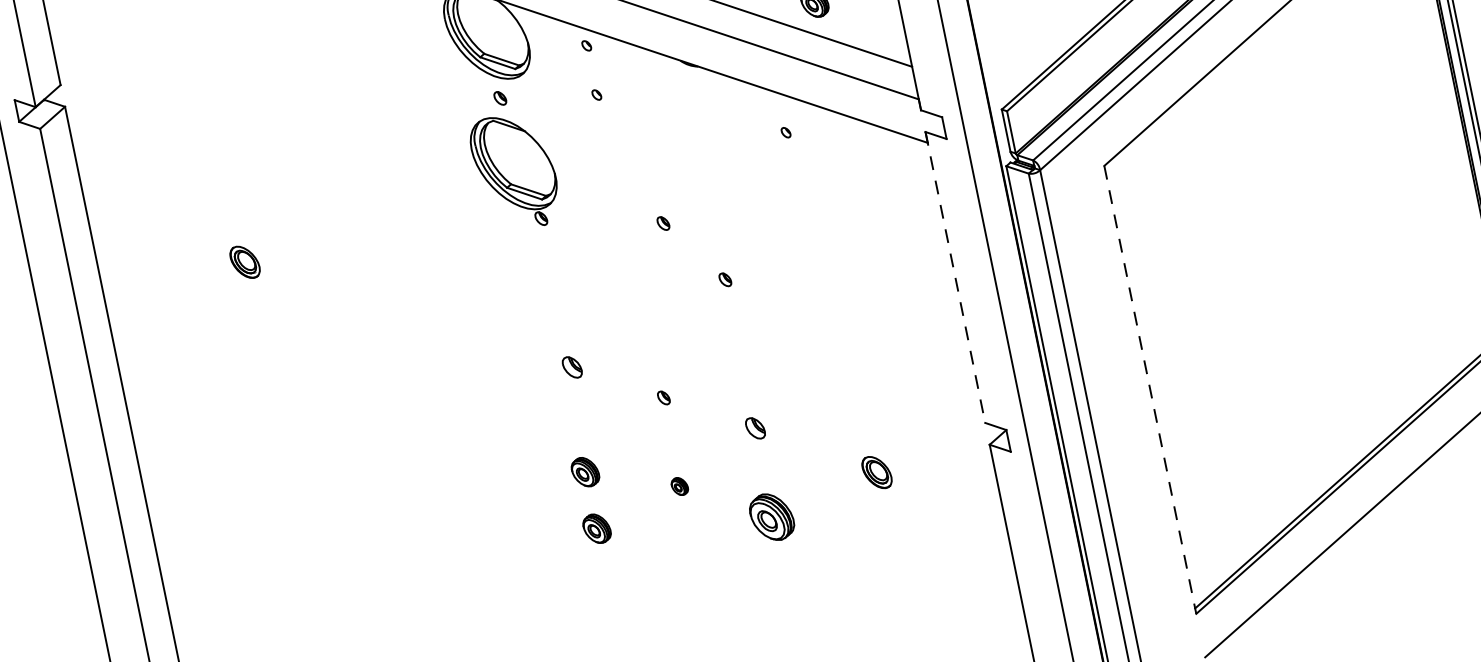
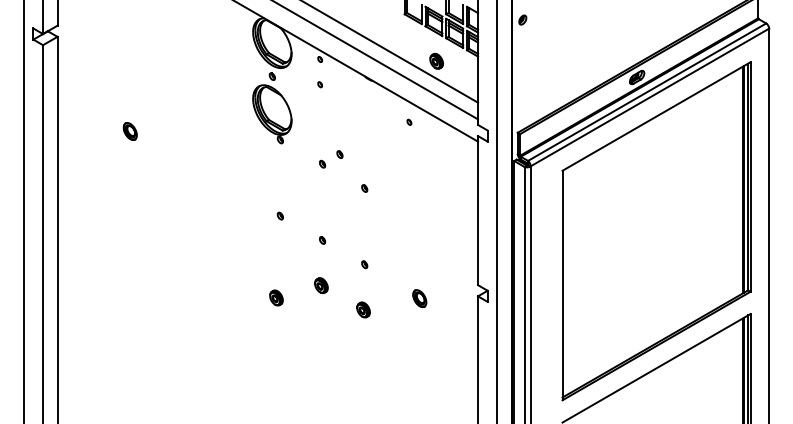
part: (632, 247) -> (322, 163), added
line: (956, 277) -> (478, 210), dashed -> solid
part: (569, 366) -> (279, 215), size x0.62
line: (1150, 389) -> (562, 285), dashed -> solid
part: (755, 428) -> (364, 264), size x0.62
part: (585, 471) -> (276, 268), removed
part: (679, 486) -> (321, 285), size x1.67
part: (771, 516) -> (363, 309), size x0.62

